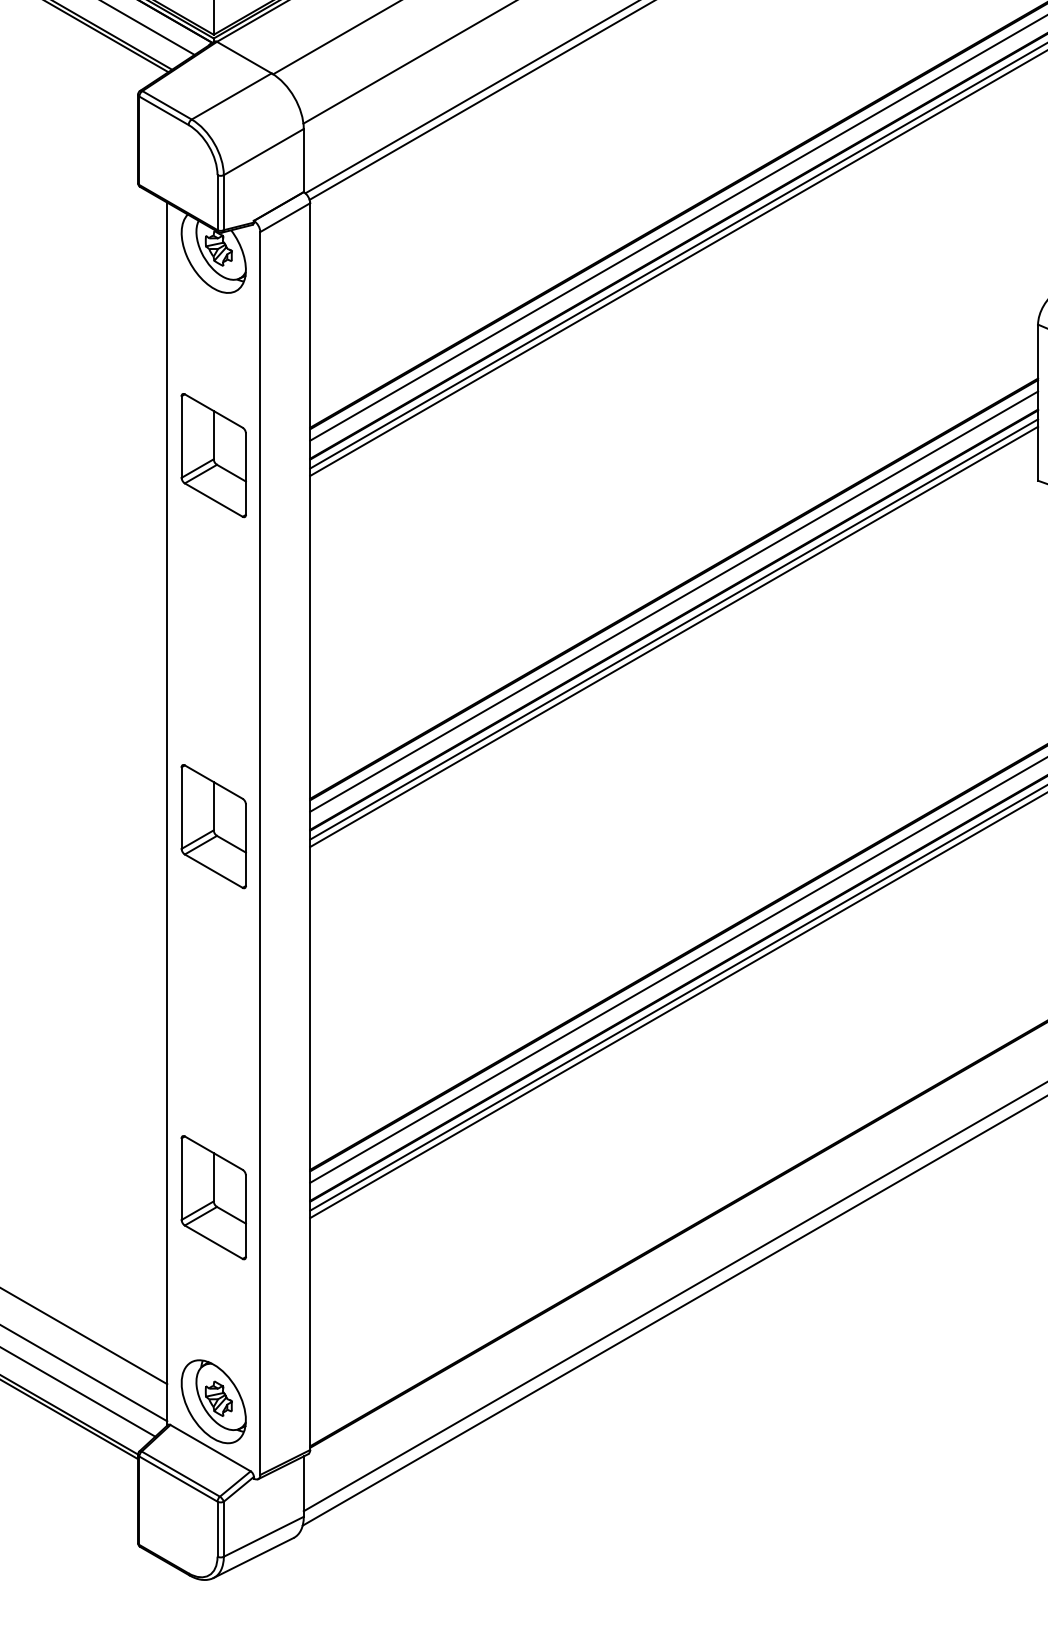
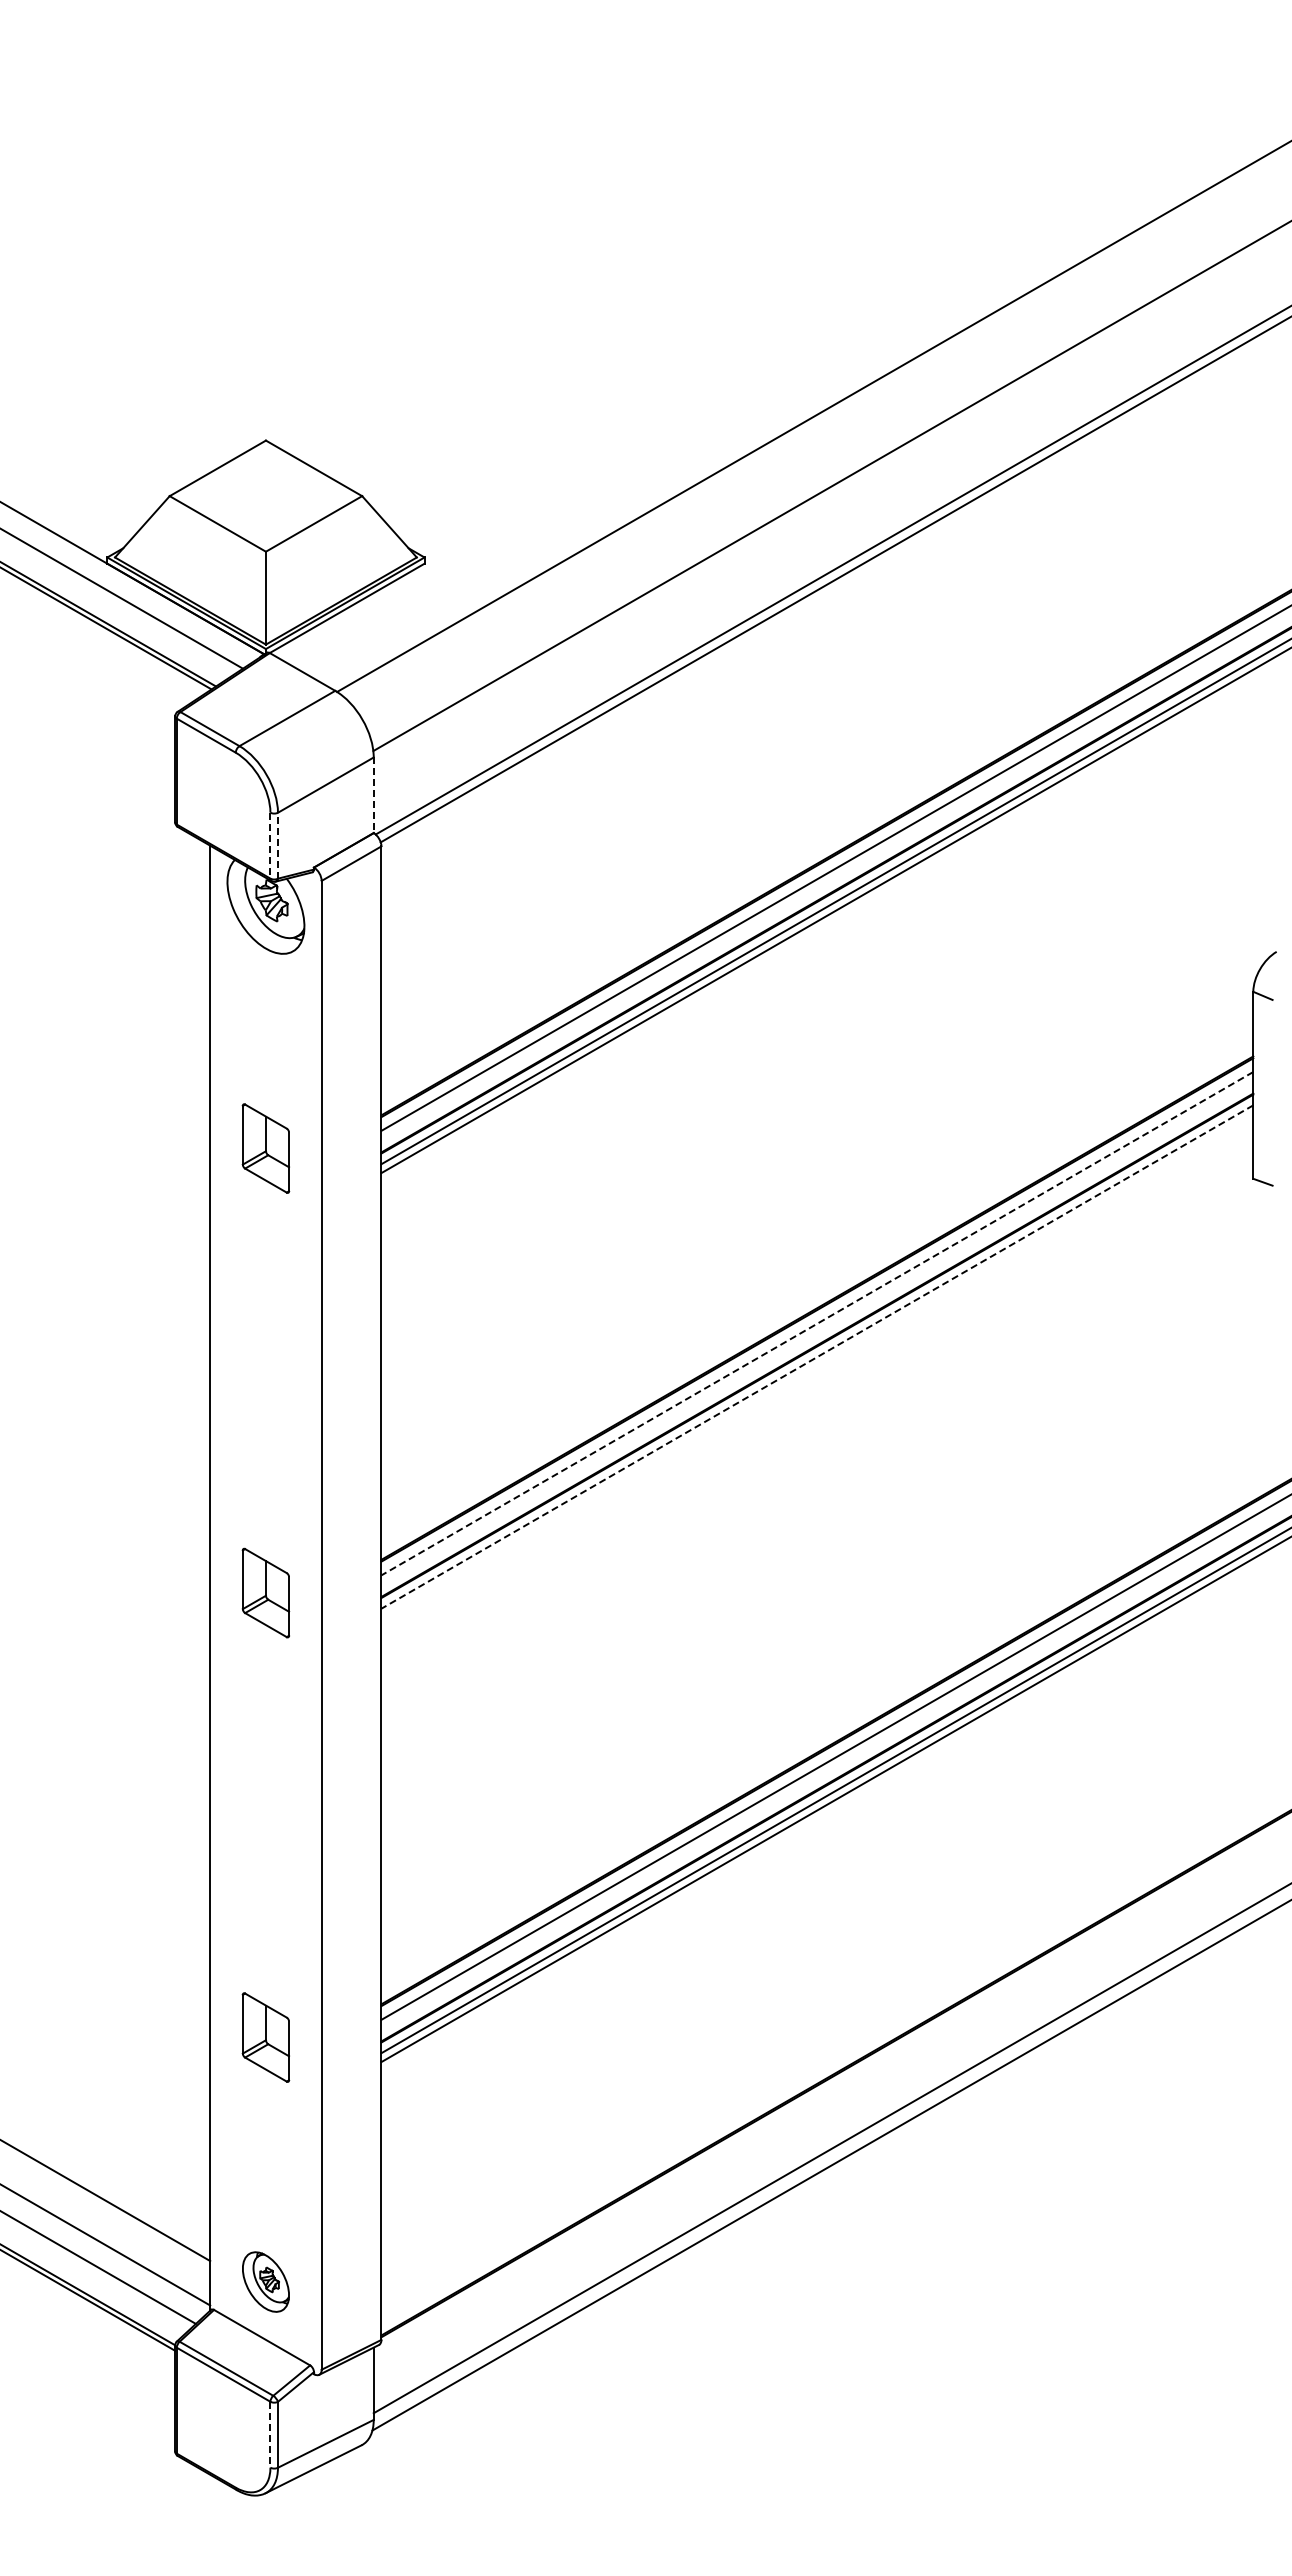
line: (303, 160) -> (373, 795), solid -> dashed
line: (217, 202) -> (270, 845), solid -> dashed
line: (223, 202) -> (277, 845), solid -> dashed
part: (213, 455) -> (265, 1148), size x0.6
line: (673, 601) -> (816, 1323), solid -> dashed
line: (673, 629) -> (816, 1357), solid -> dashed
line: (674, 636) -> (817, 1365), removed
part: (213, 826) -> (265, 1592), size x0.6
part: (213, 1197) -> (265, 2037), size x0.6
part: (213, 1401) -> (265, 2281), size x0.6
line: (217, 1528) -> (270, 2434), solid -> dashed

